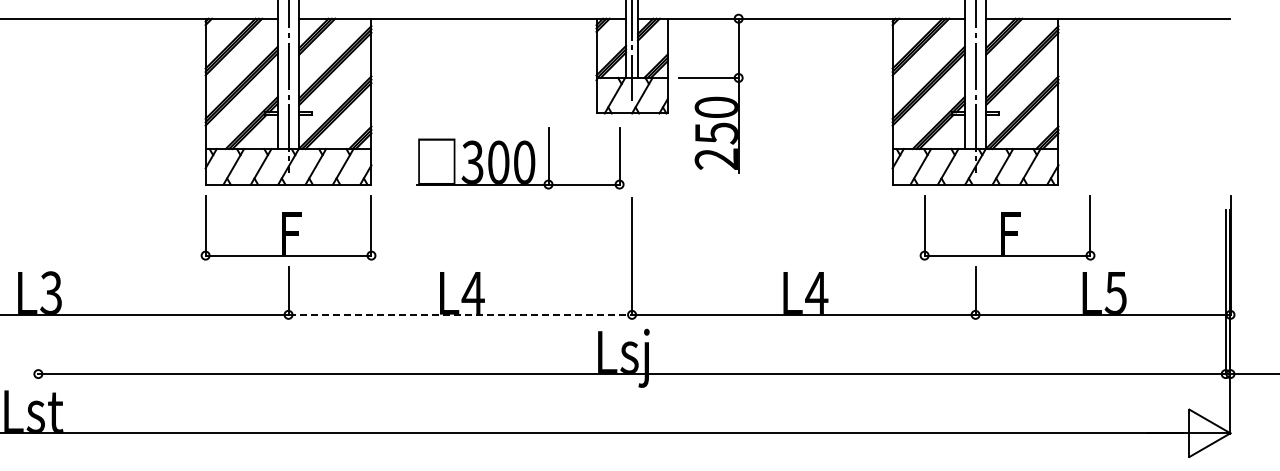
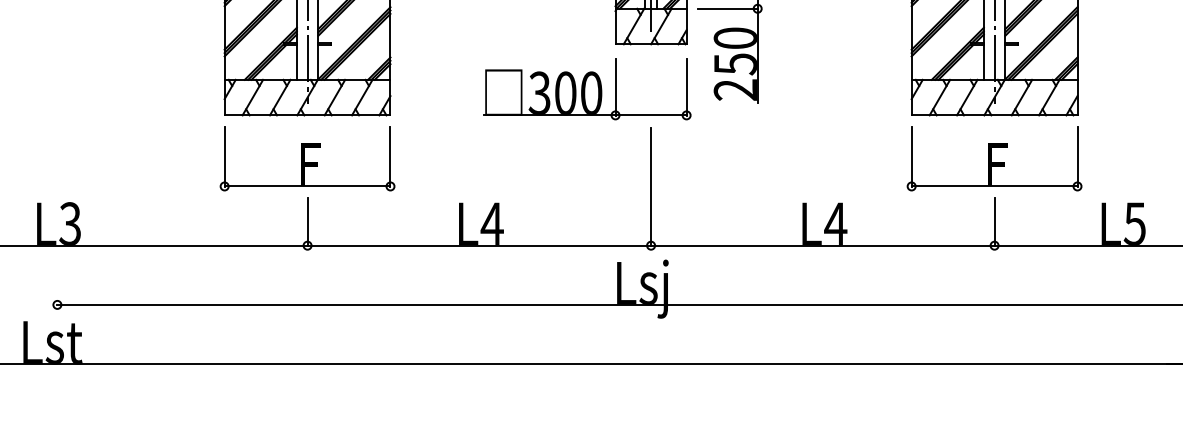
part: (520, 158) -> (587, 89), moved
part: (1007, 227) -> (994, 158), moved
line: (460, 314) -> (479, 245), dashed -> solid

